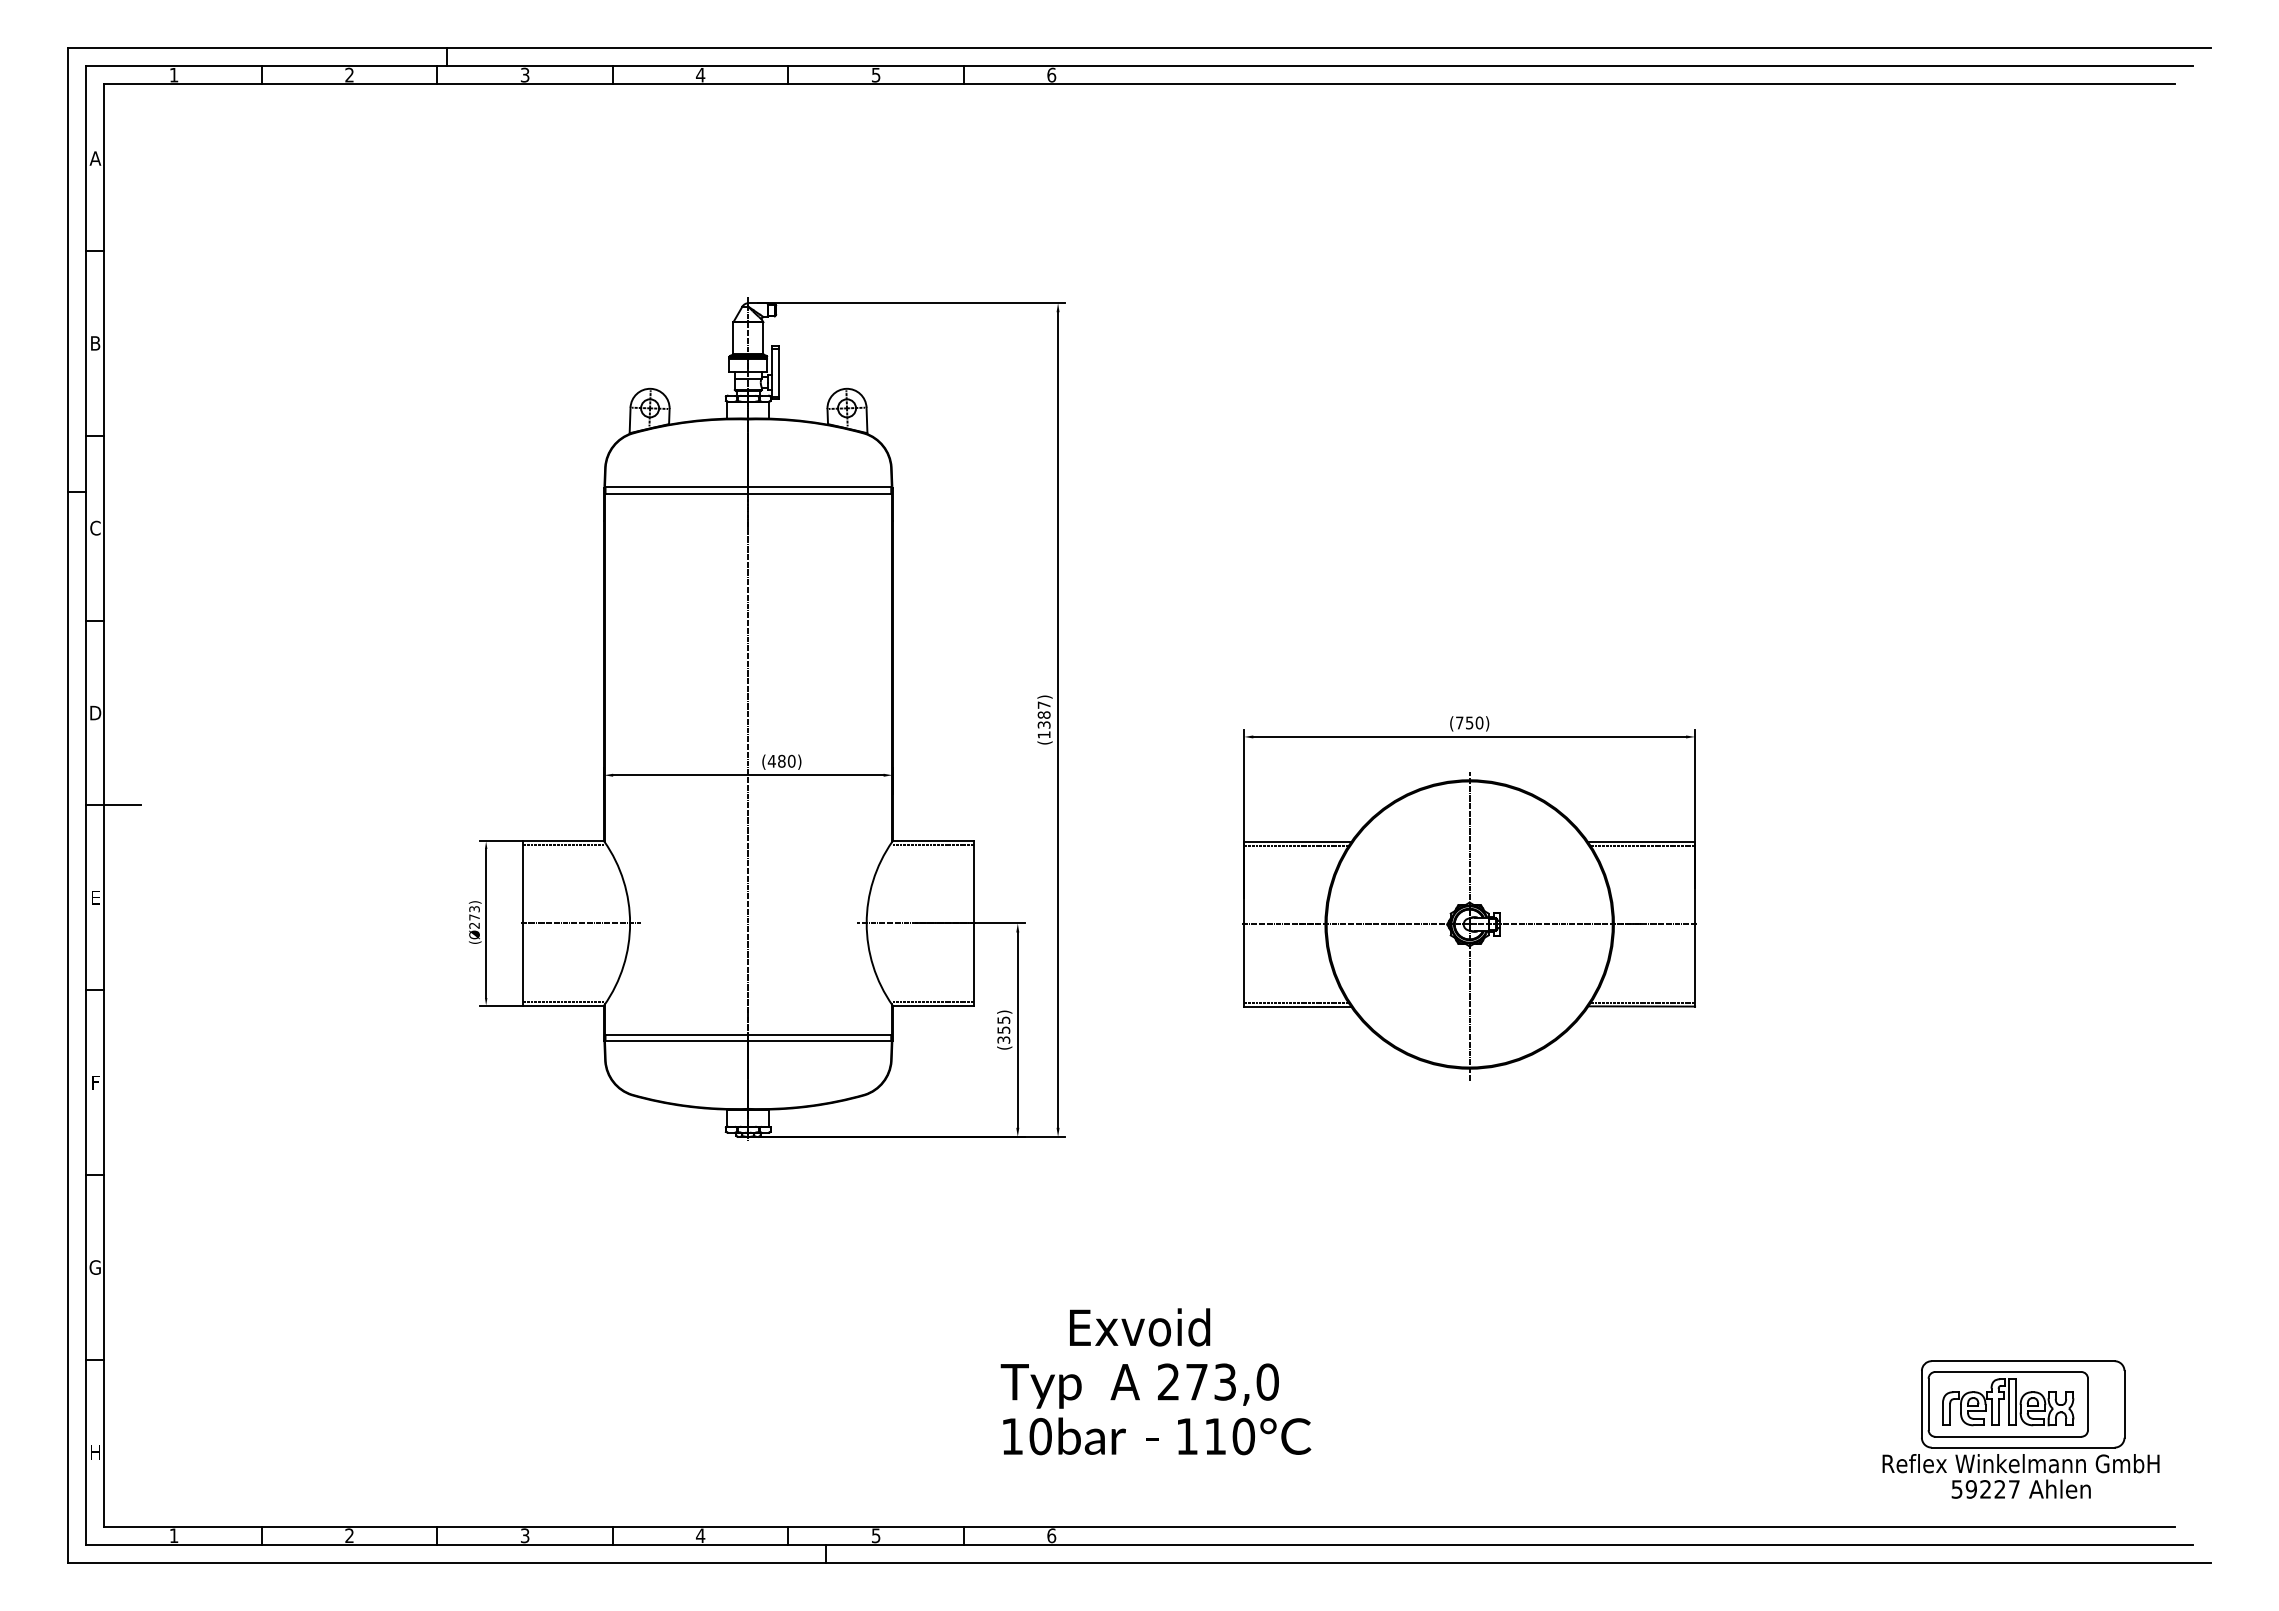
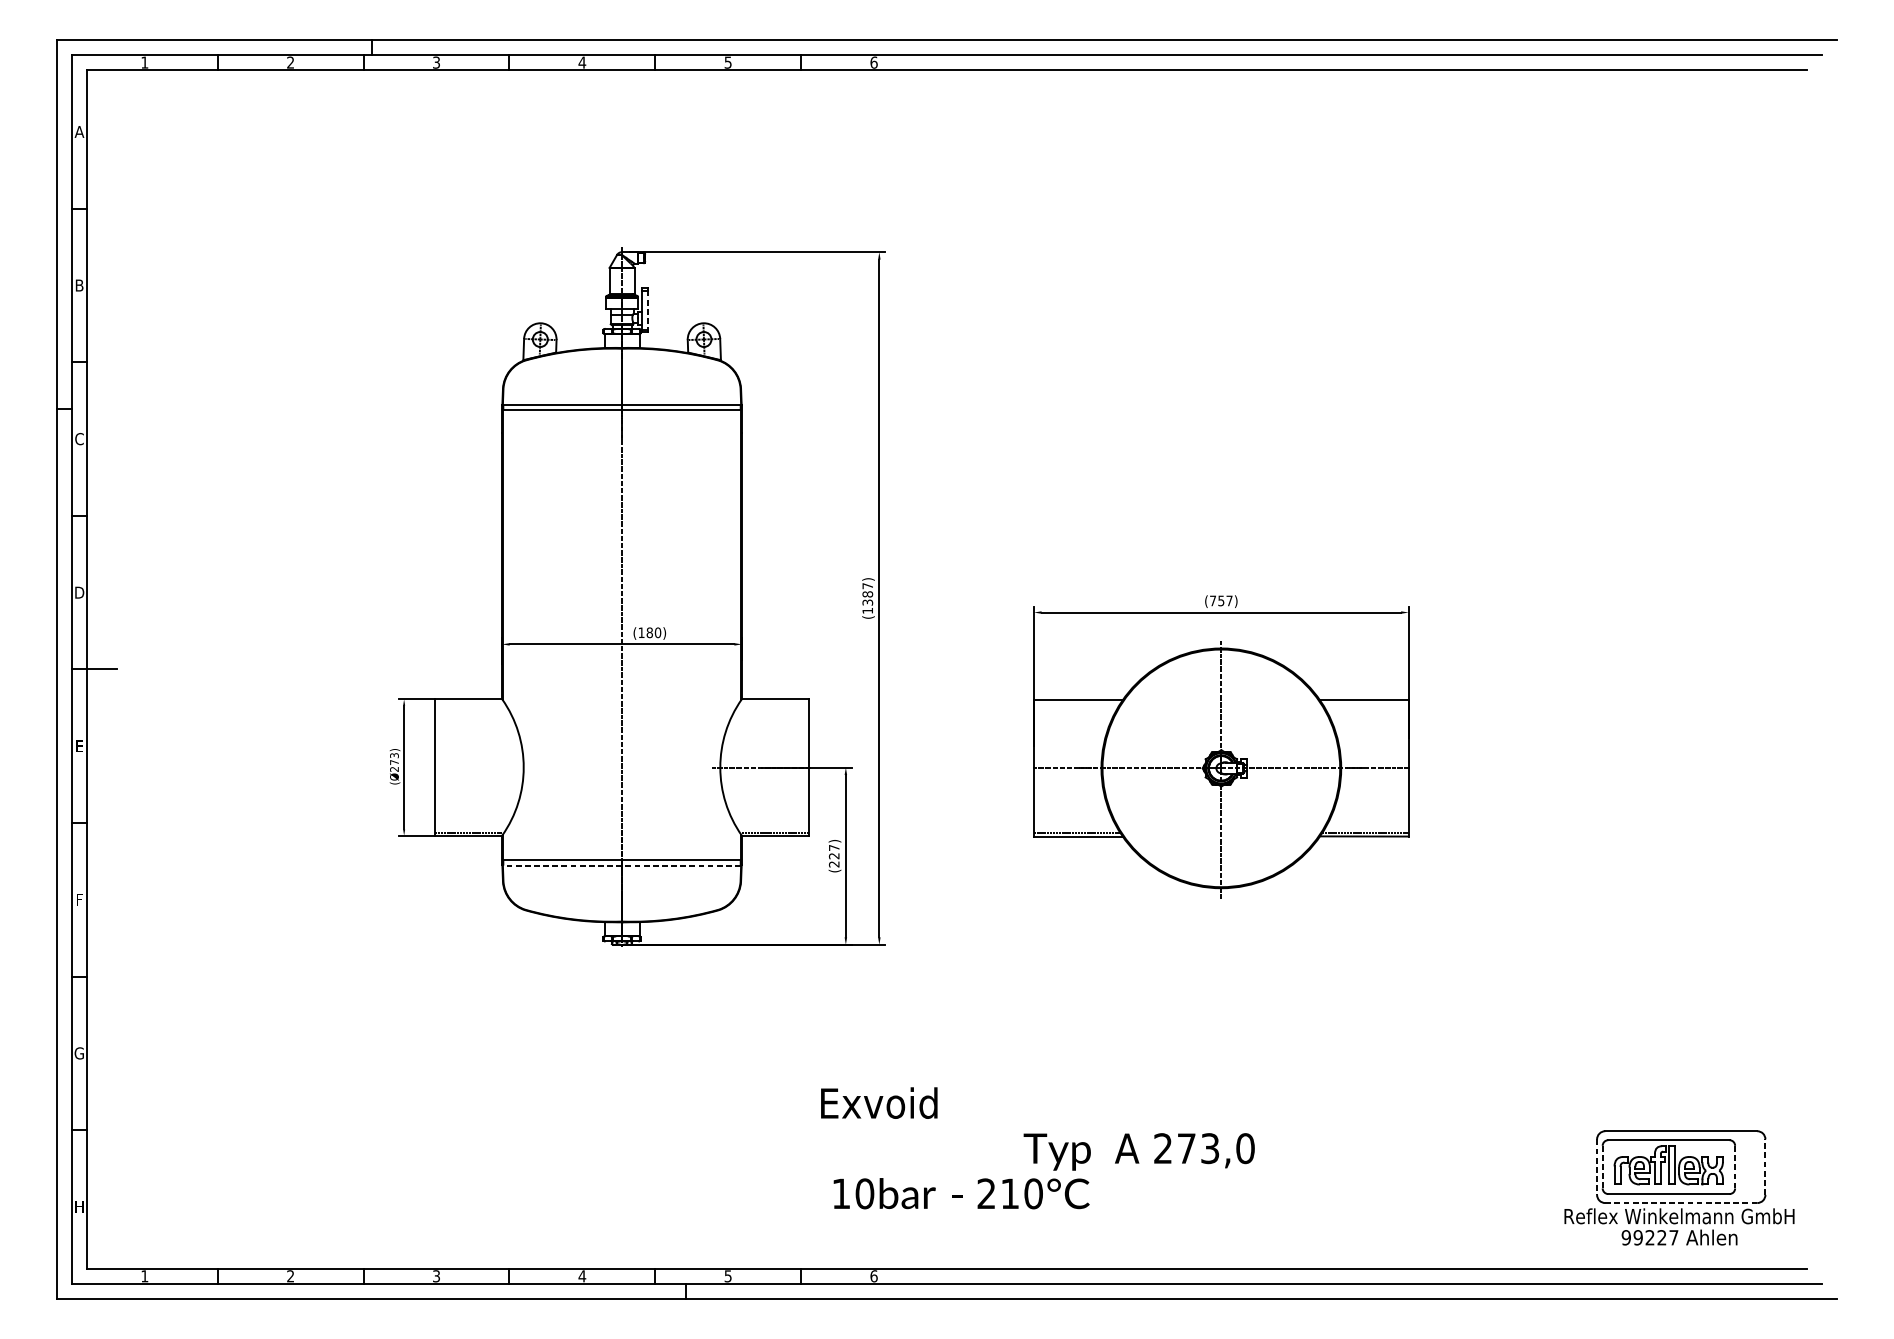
line: (779, 373) -> (647, 310), solid -> dashed
text: (1479, 722) -> (1229, 600), (750) -> (757)
text: (771, 761) -> (641, 632), (480) -> (180)
line: (563, 845) -> (468, 702), removed
line: (932, 845) -> (775, 702), removed
line: (1296, 846) -> (1077, 703), removed
line: (1642, 846) -> (1364, 703), removed
line: (580, 923) -> (482, 767), removed
text: (1003, 1029) -> (833, 855), (355) -> (227)
line: (747, 1041) -> (621, 865), solid -> dashed
text: (1140, 1327) -> (879, 1103), moved
text: (1139, 1385) -> (1138, 1151), moved
line: (2124, 1403) -> (1765, 1166), solid -> dashed
line: (1921, 1404) -> (1596, 1167), solid -> dashed
line: (1928, 1404) -> (1602, 1167), solid -> dashed
line: (2088, 1404) -> (1735, 1167), solid -> dashed
text: (1186, 1436) -> (986, 1193), 110 -> 210
line: (2023, 1447) -> (1681, 1202), solid -> dashed
text: (1956, 1489) -> (1625, 1237), 59227 -> 99227

